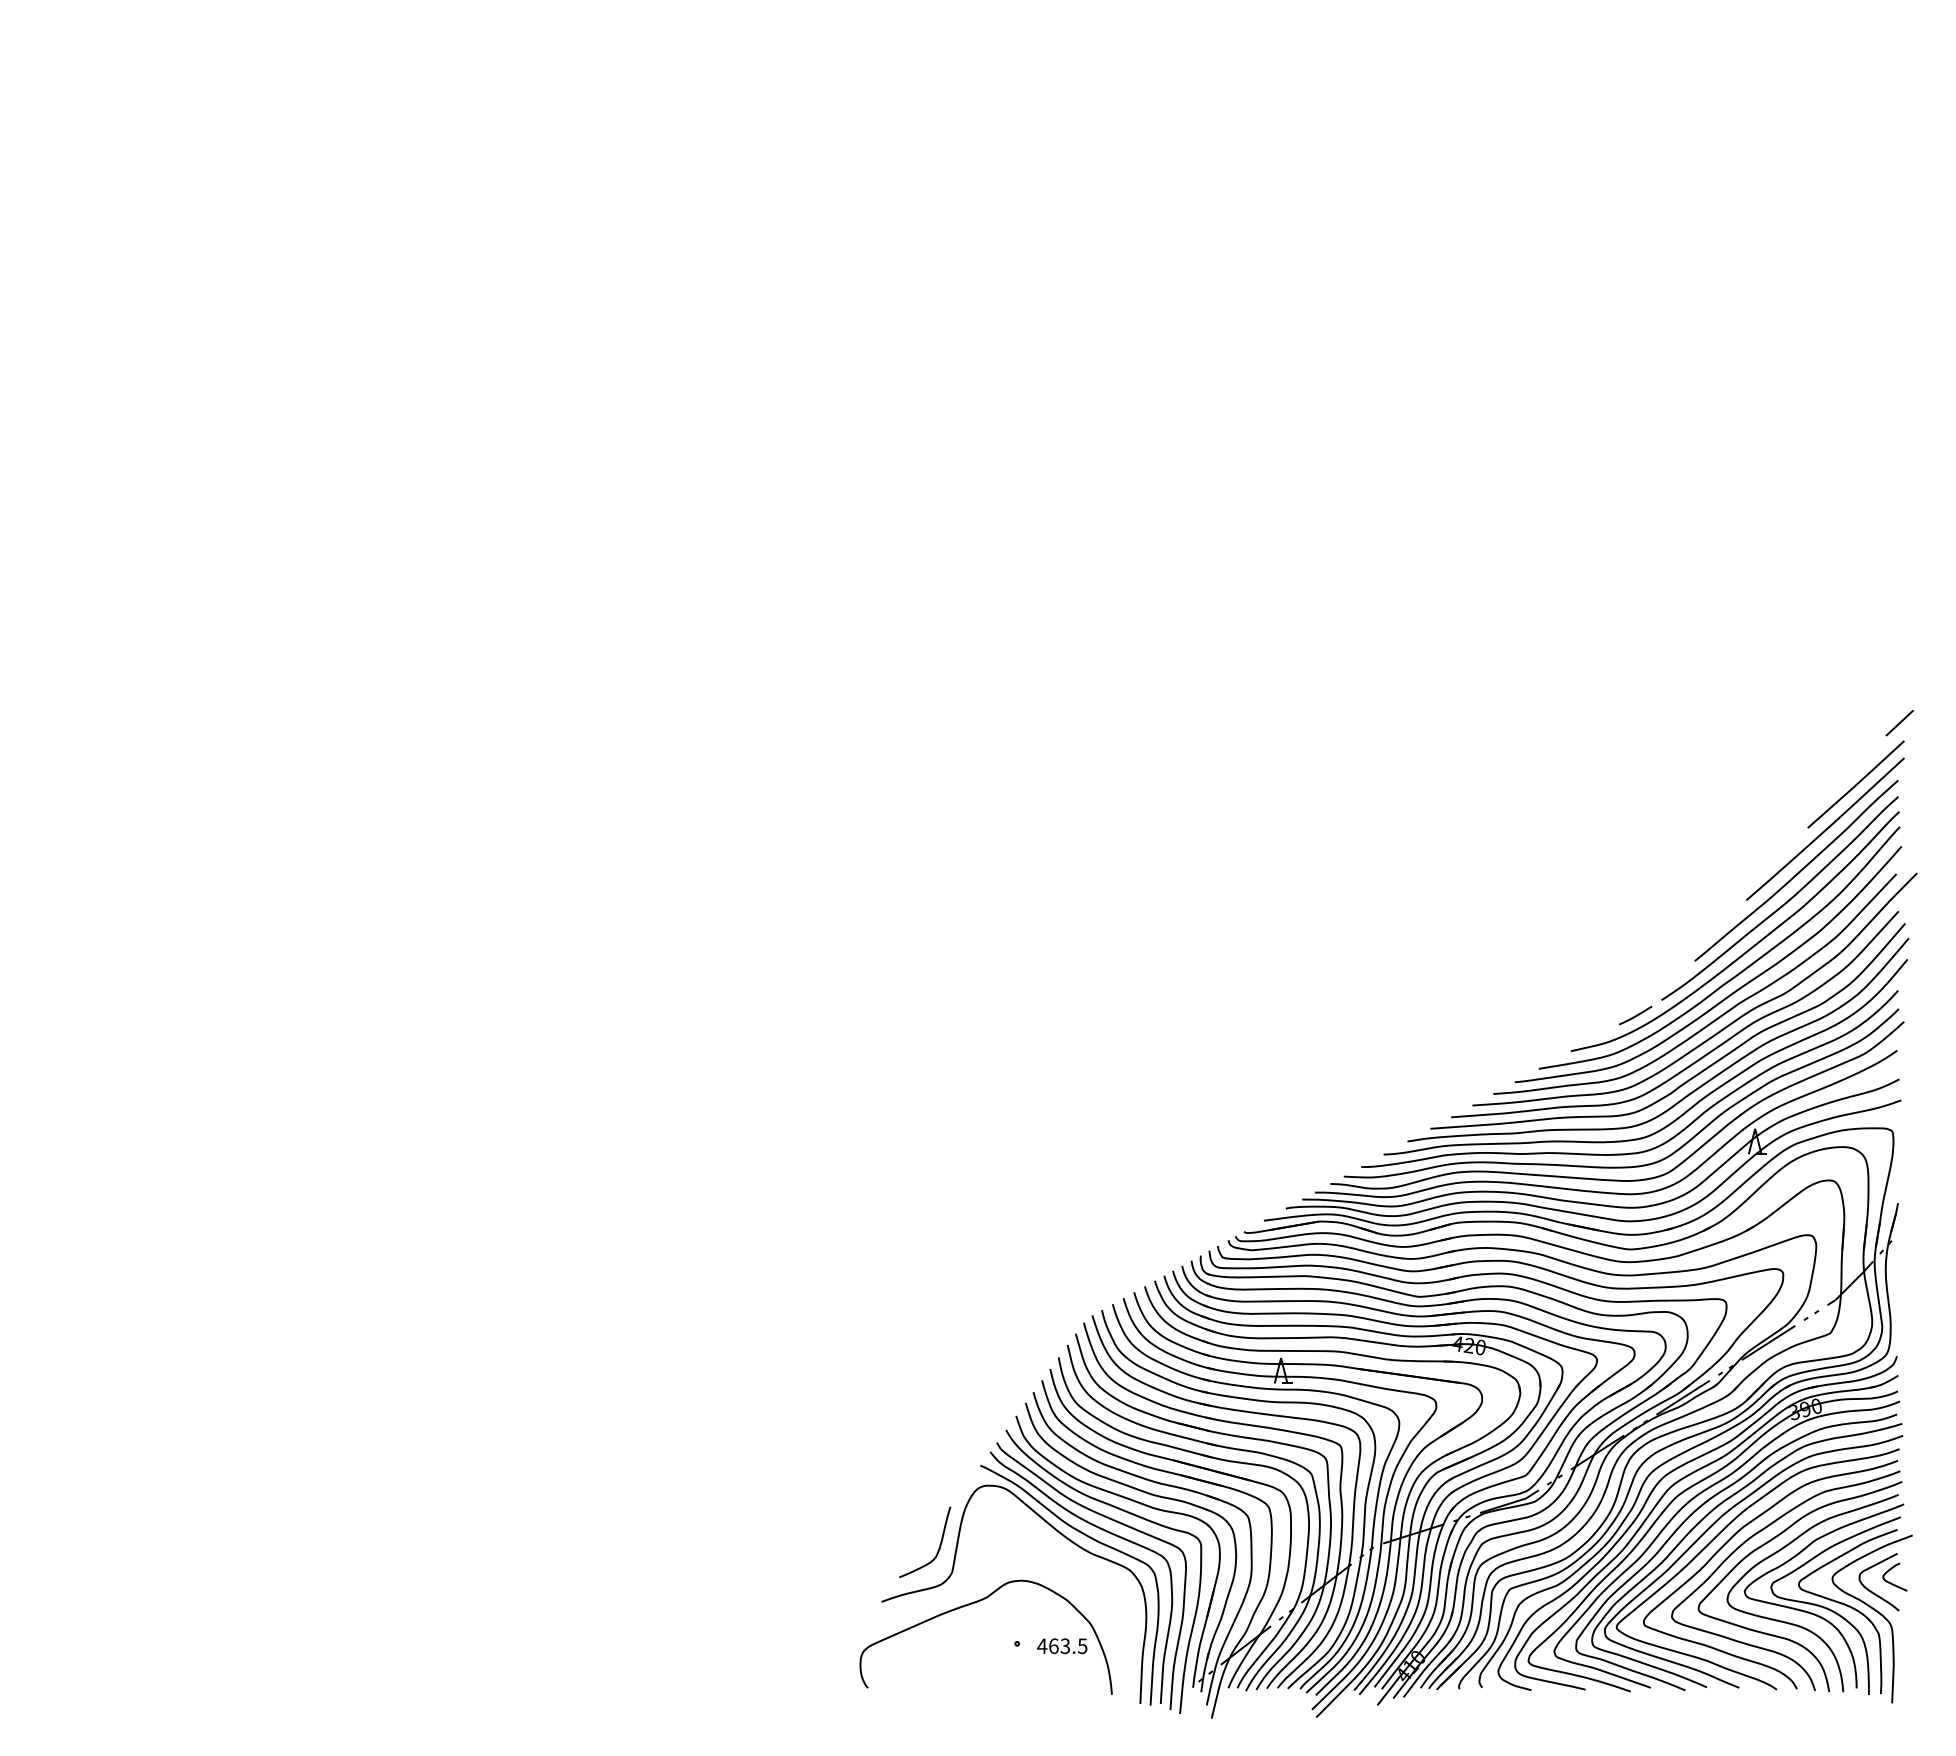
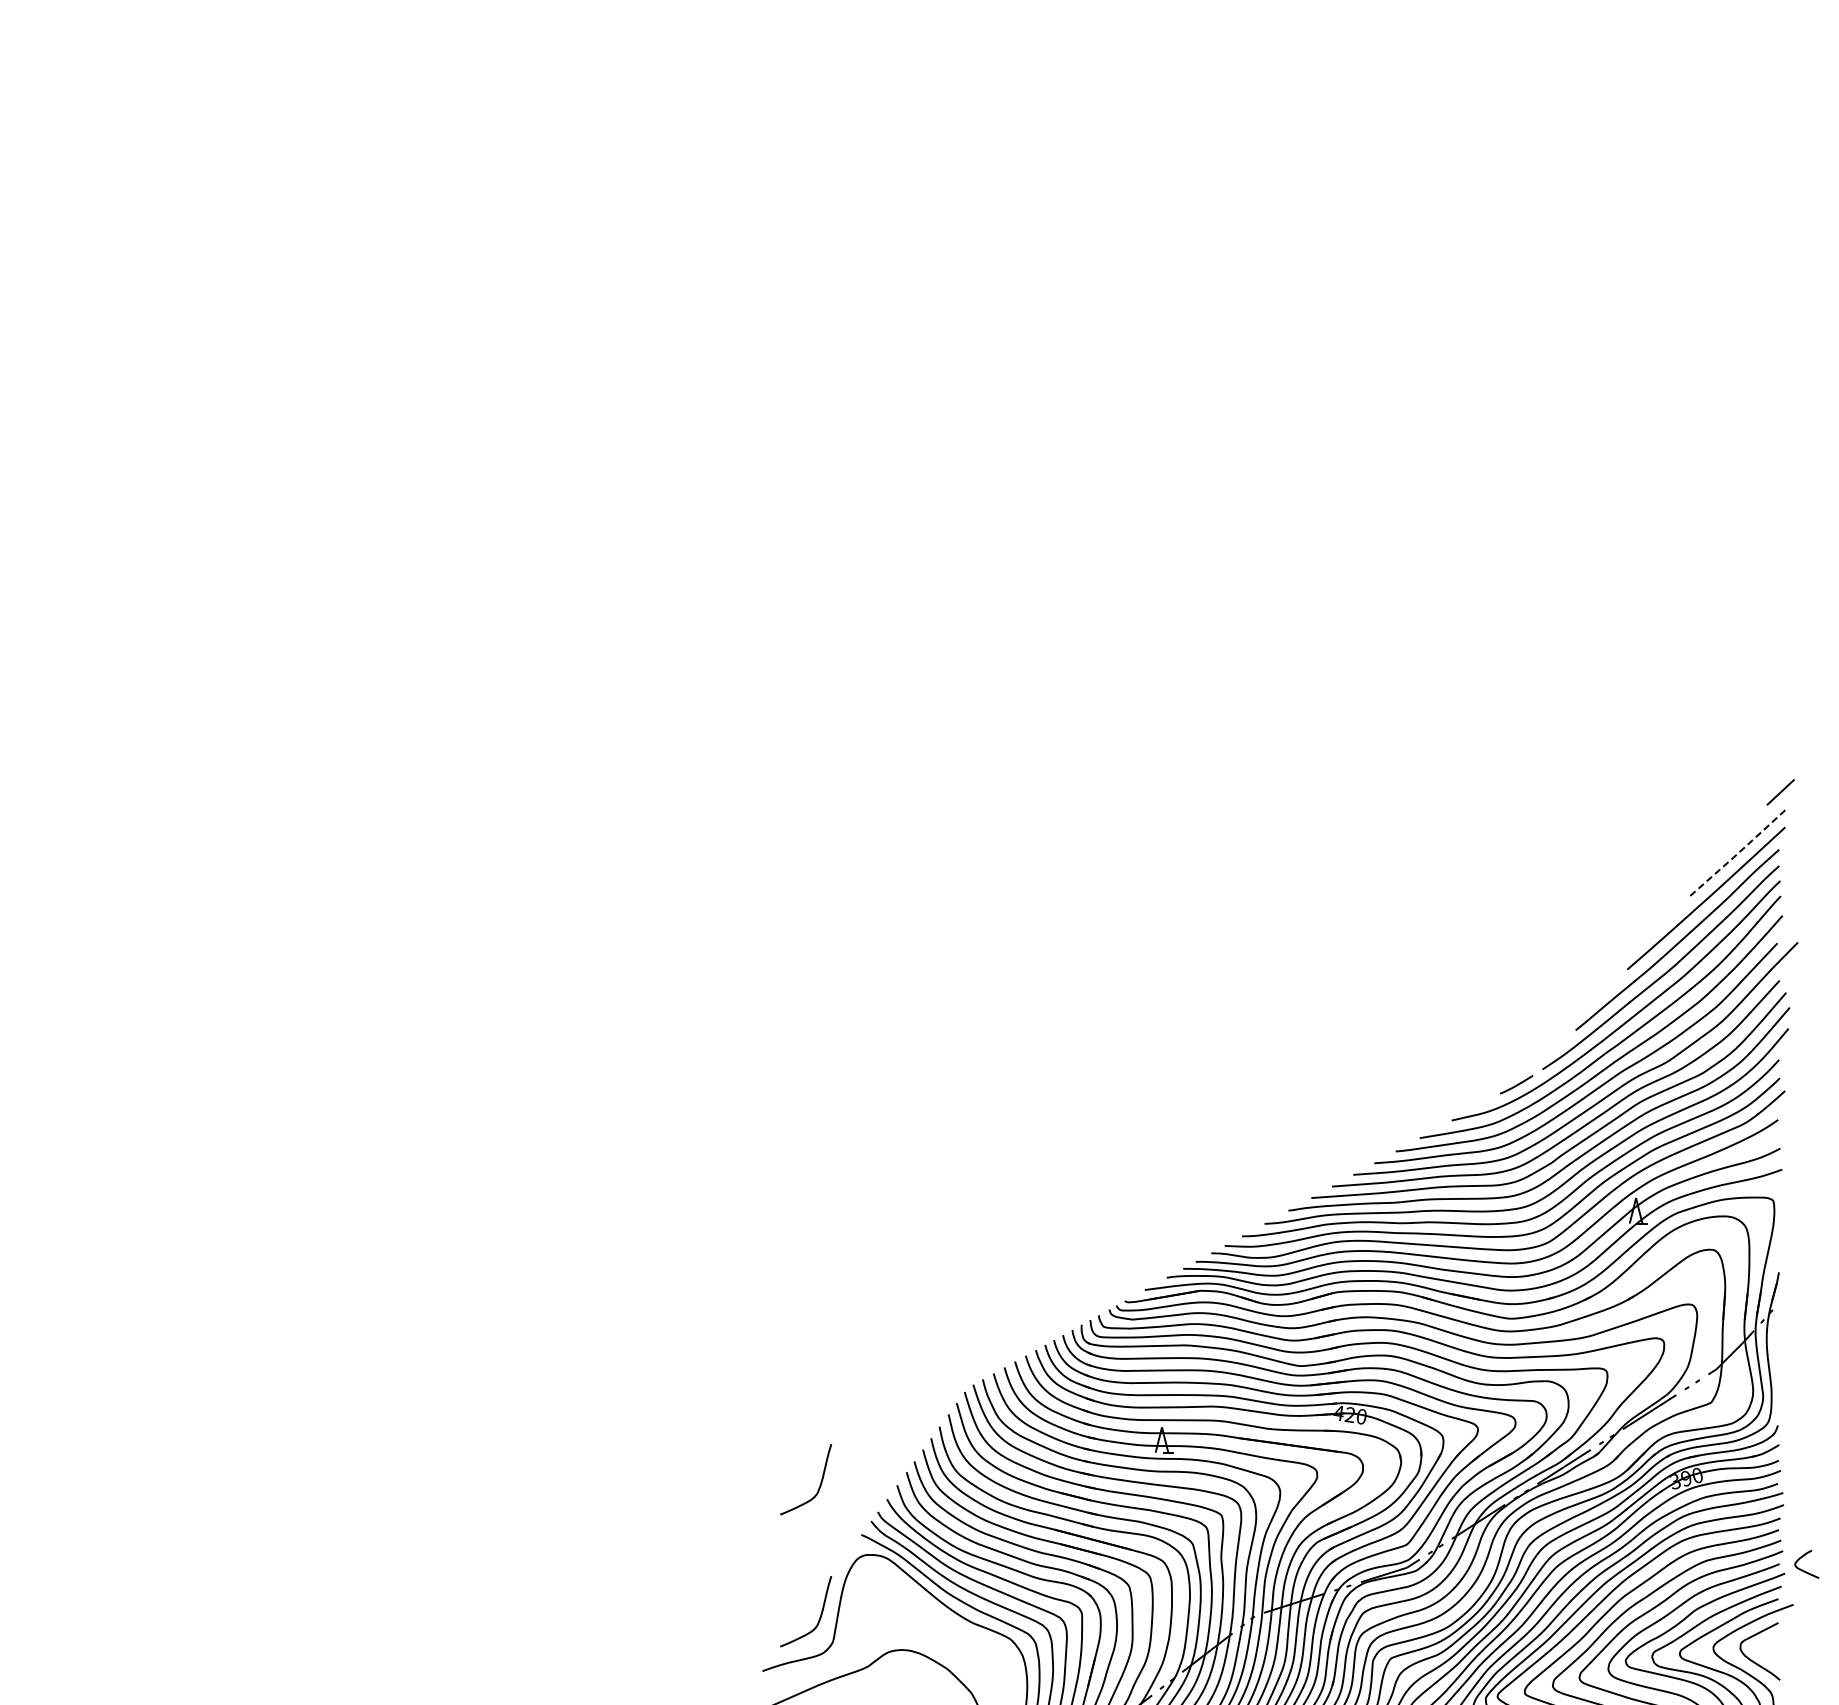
line: (1856, 785) -> (1737, 854), solid -> dashed
curve: (939, 1412) -> (820, 1481), added
curve: (1891, 1582) -> (1803, 1569), moved

